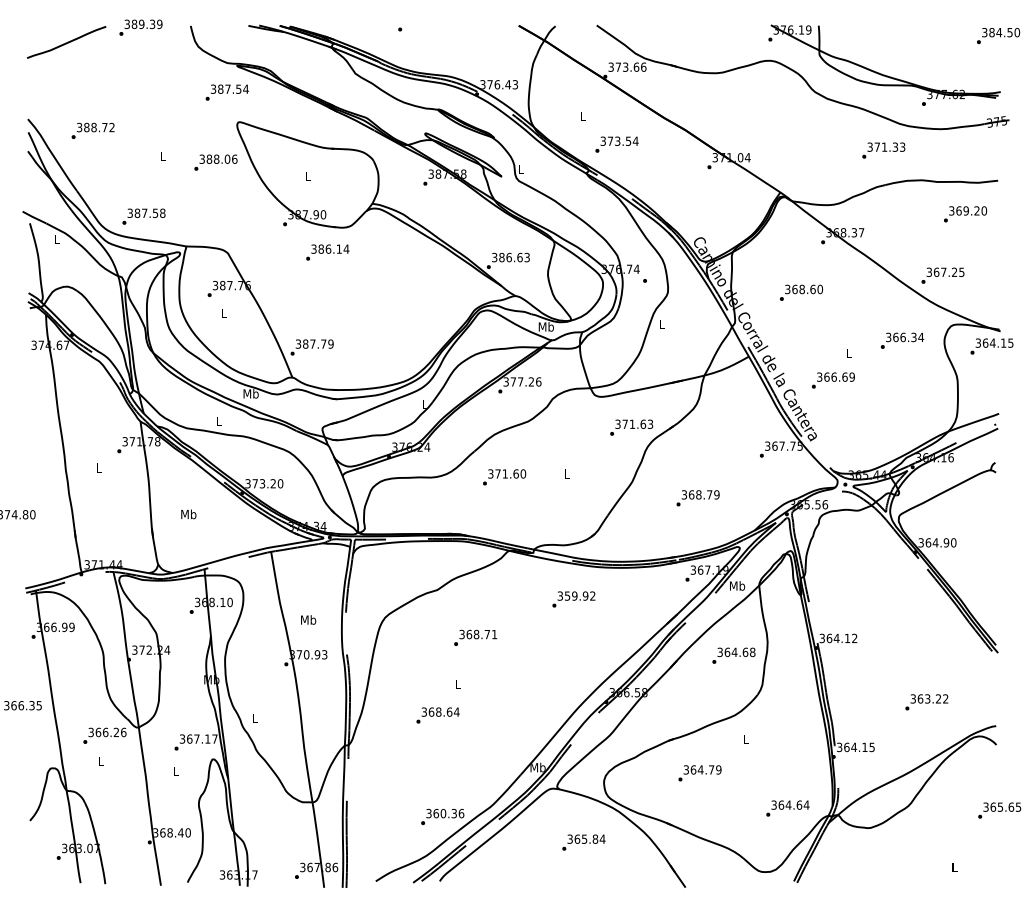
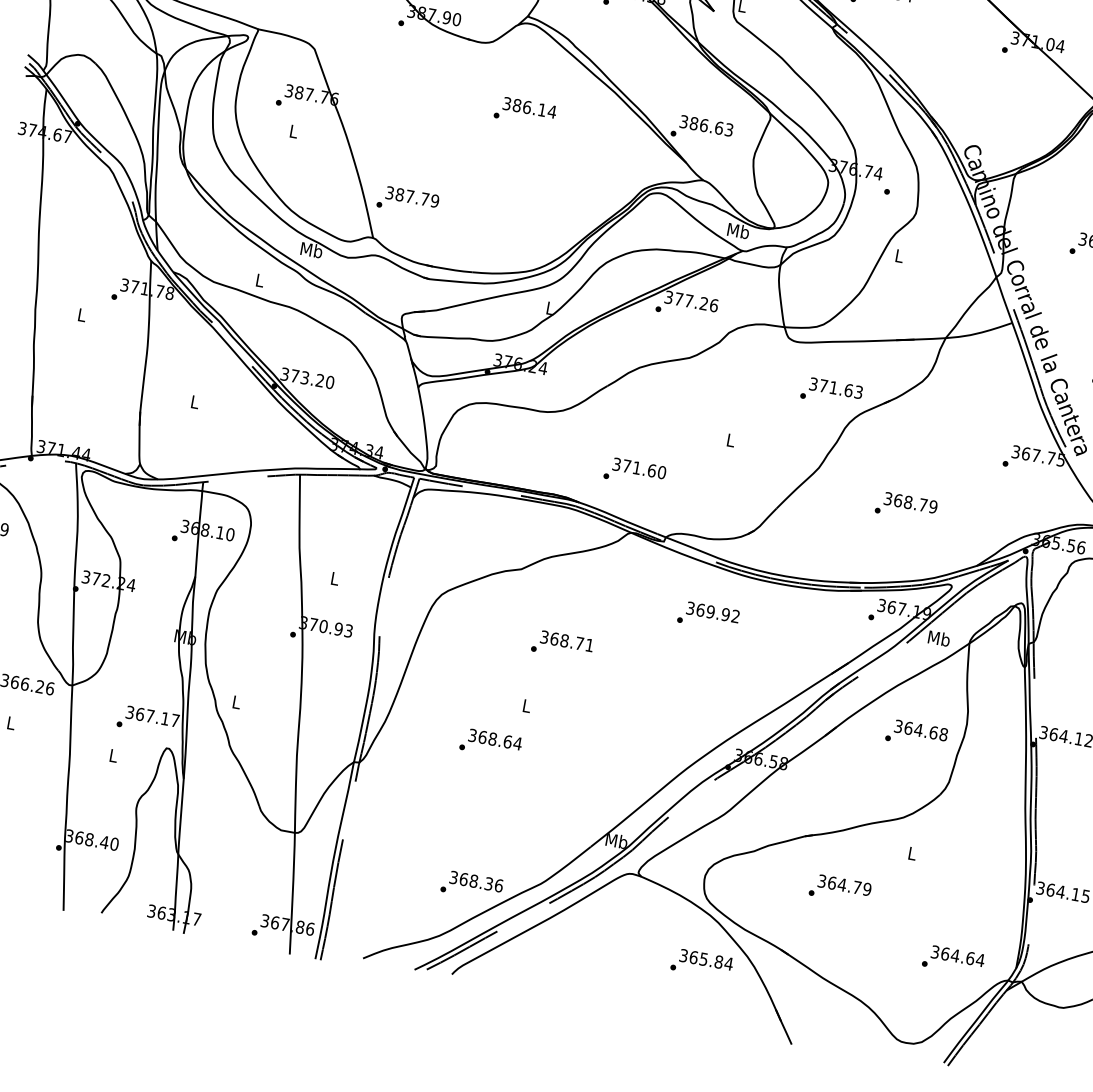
text: (327, 252) -> (524, 111), moved
text: (504, 477) -> (634, 472), moved
text: (188, 514) -> (194, 402), Mb -> L
text: (567, 595) -> (700, 609), 359.92 -> 369.92
text: (308, 619) -> (335, 577), Mb -> L
text: (443, 813) -> (474, 881), 360.36 -> 368.36
text: (583, 842) -> (701, 963), moved

